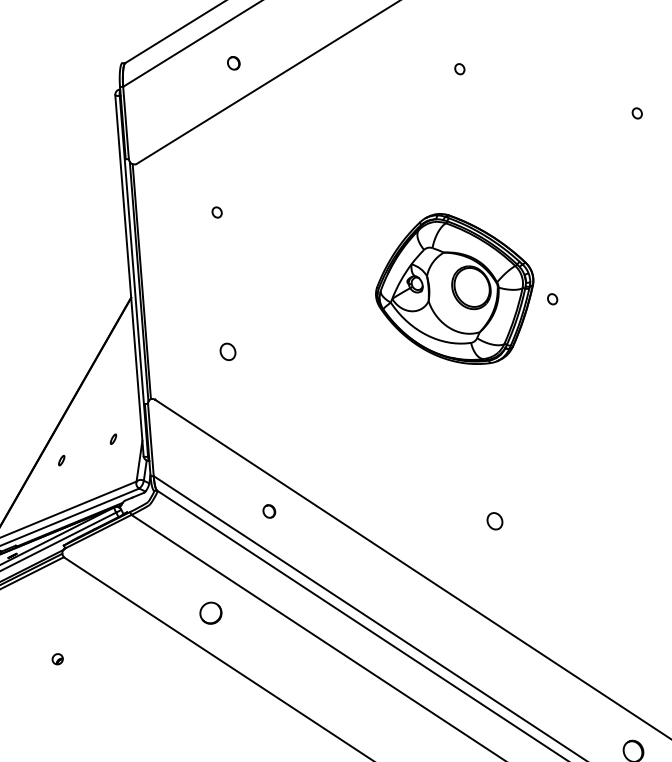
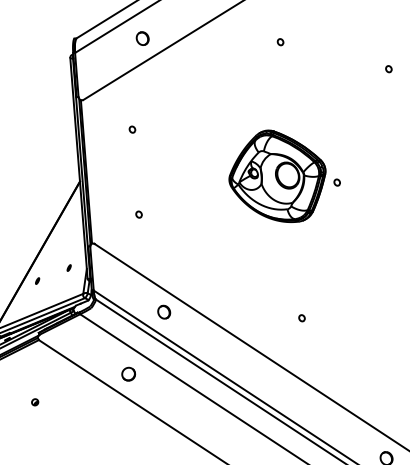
part: (233, 63) -> (142, 38), size x1.67
part: (227, 351) -> (138, 214), size x0.62
part: (269, 510) -> (164, 311), size x1.67
part: (494, 521) -> (301, 318), size x0.62

